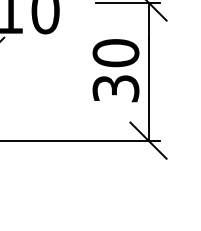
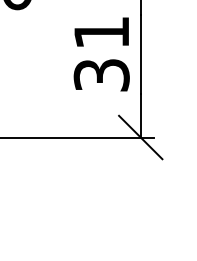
text: (115, 53) -> (101, 33), 30 -> 31

